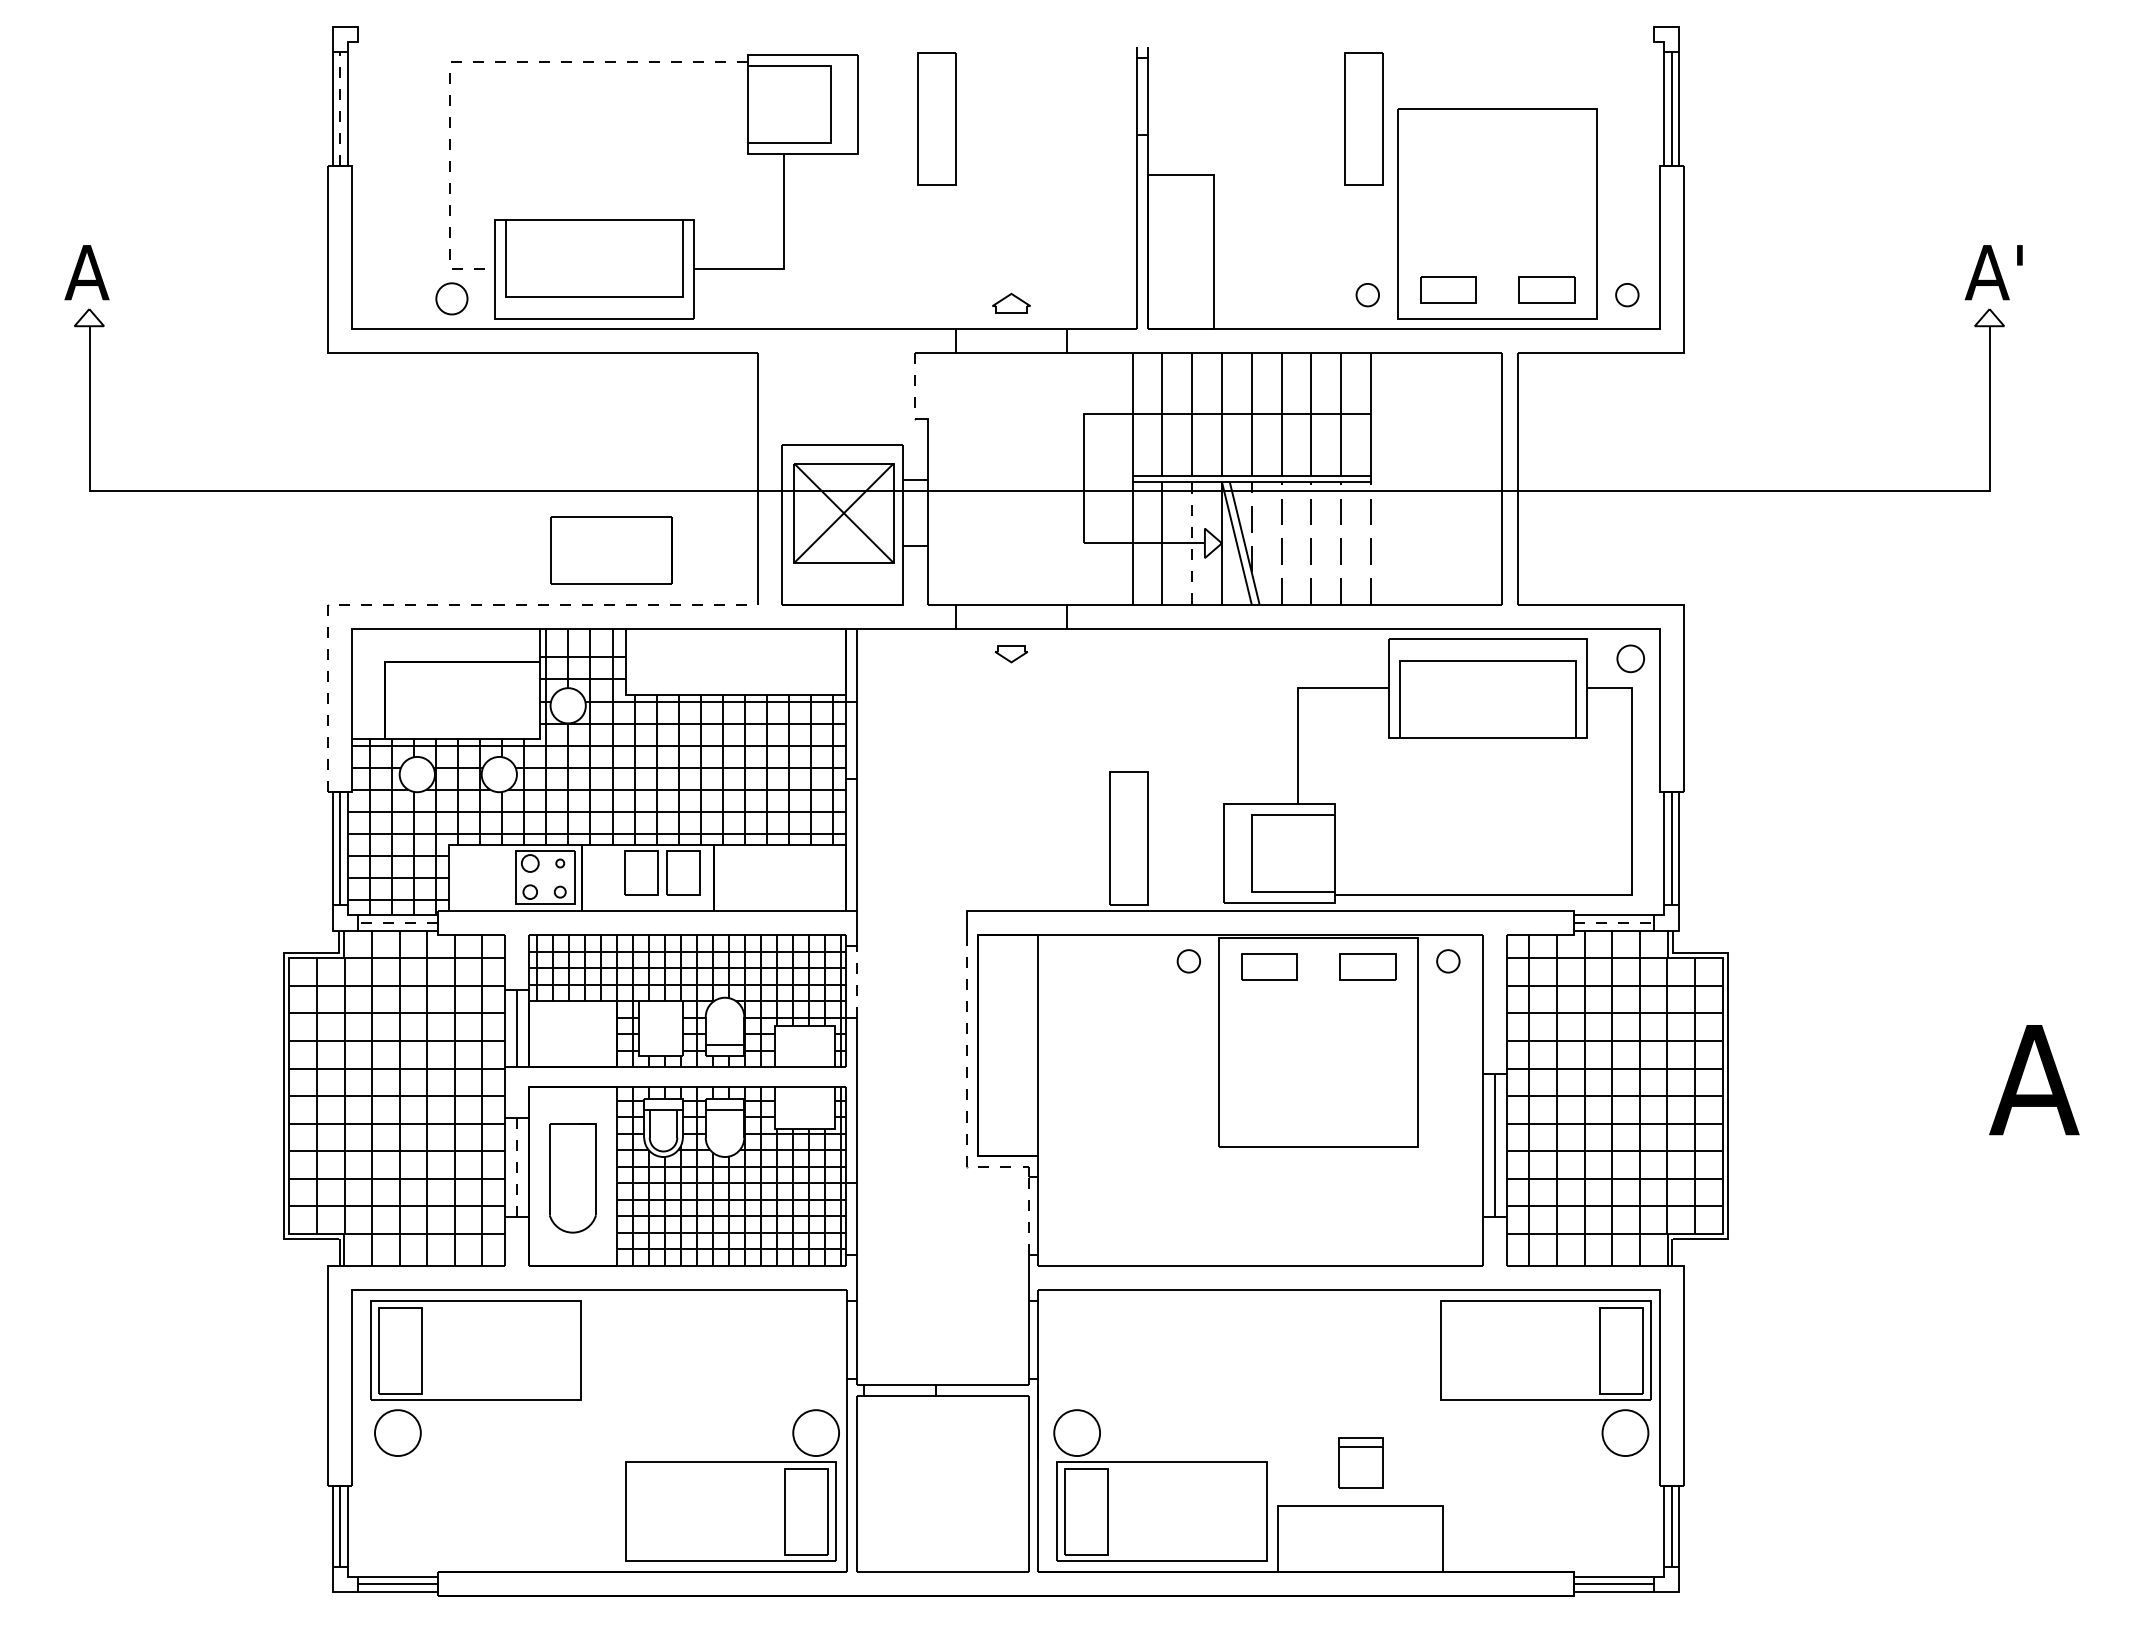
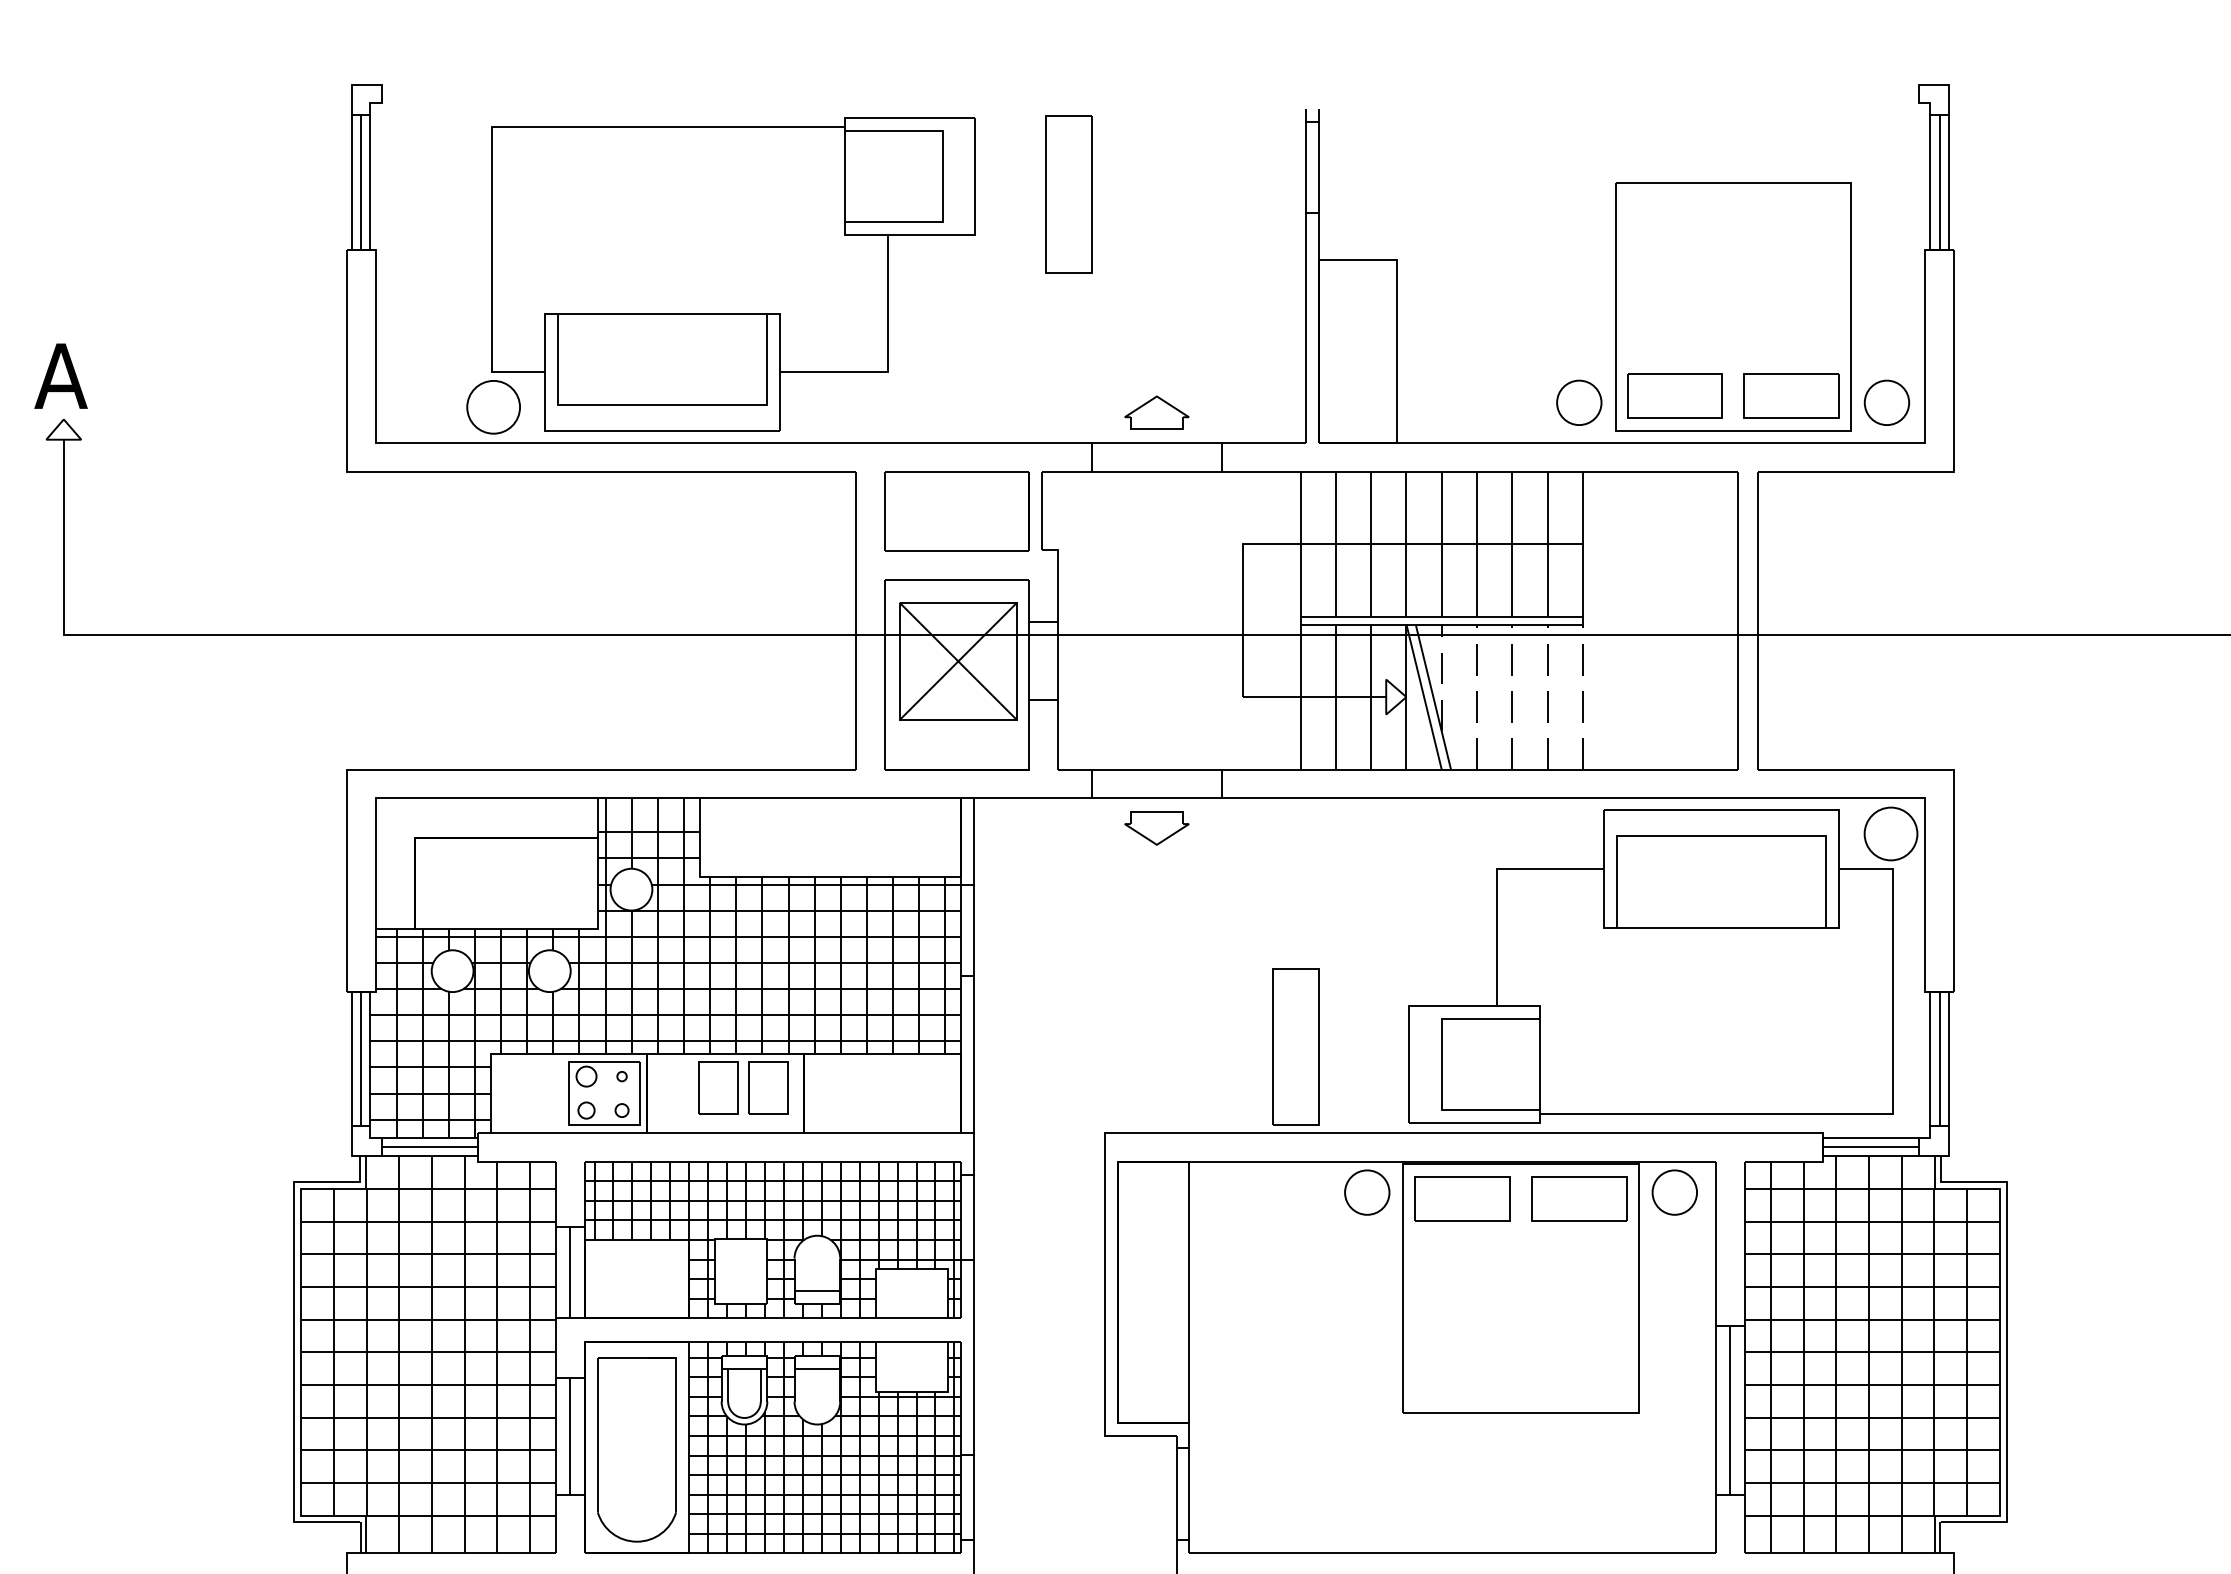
line: (471, 62) -> (516, 127), dashed -> solid
line: (340, 109) -> (361, 182), dashed -> solid
part: (1363, 118) -> (1574, 193), removed
part: (1448, 289) -> (1674, 396), size x1.43
part: (1546, 289) -> (1791, 396), size x1.43
circle: (1367, 294) -> (1578, 402), size x1.67
circle: (1627, 294) -> (1887, 402), size x1.67
circle: (451, 298) -> (493, 406), size x1.43
part: (1011, 303) -> (1156, 412), size x1.43
line: (914, 386) -> (1041, 511), dashed -> solid
line: (1192, 542) -> (1371, 696), dashed -> solid
part: (611, 550) -> (956, 511), moved
line: (449, 604) -> (490, 769), dashed -> solid
part: (1011, 653) -> (1156, 827), size x1.67
circle: (1630, 658) -> (1890, 833), size x1.67
line: (397, 923) -> (429, 1147), dashed -> solid
line: (1614, 923) -> (1871, 1147), dashed -> solid
circle: (1188, 961) -> (1366, 1192), size x1.67
circle: (1448, 961) -> (1674, 1192), size x1.67
part: (1269, 966) -> (1462, 1198), size x1.43
part: (1367, 966) -> (1578, 1198), size x1.43
line: (857, 981) -> (974, 1216), dashed -> solid
line: (967, 1082) -> (1104, 1336), dashed -> solid
line: (516, 1167) -> (570, 1436), dashed -> solid
part: (572, 1178) -> (636, 1449), size x1.43
line: (1028, 1215) -> (1177, 1493), dashed -> solid

